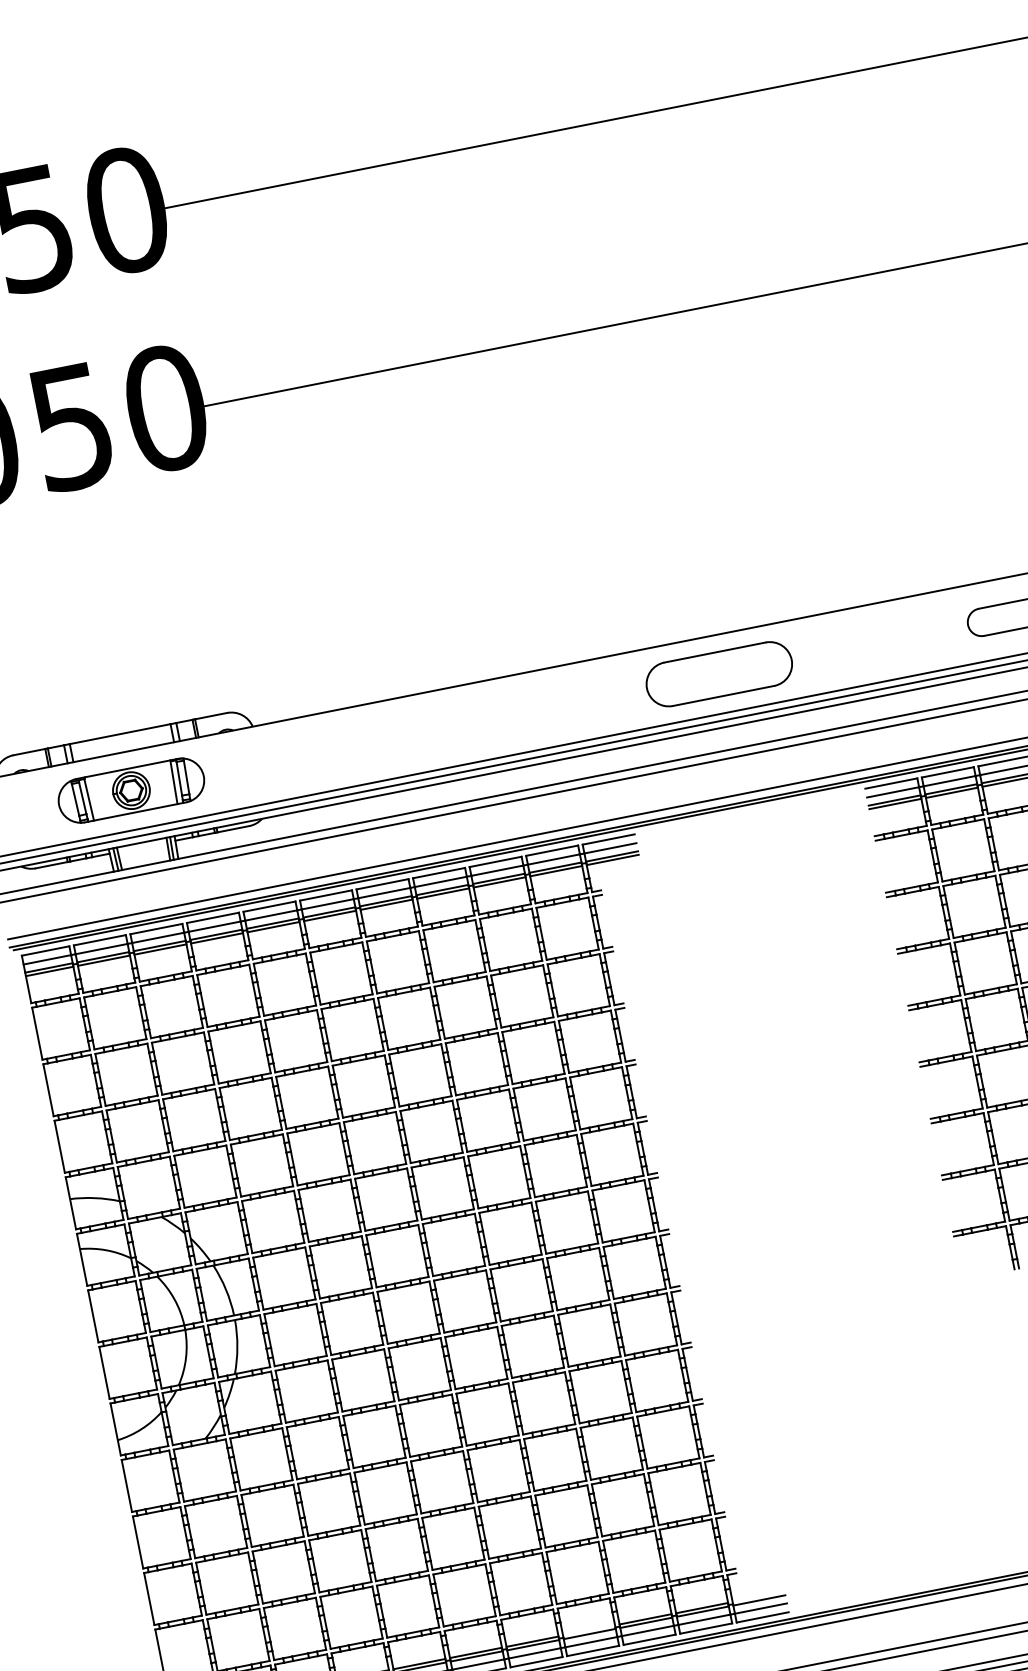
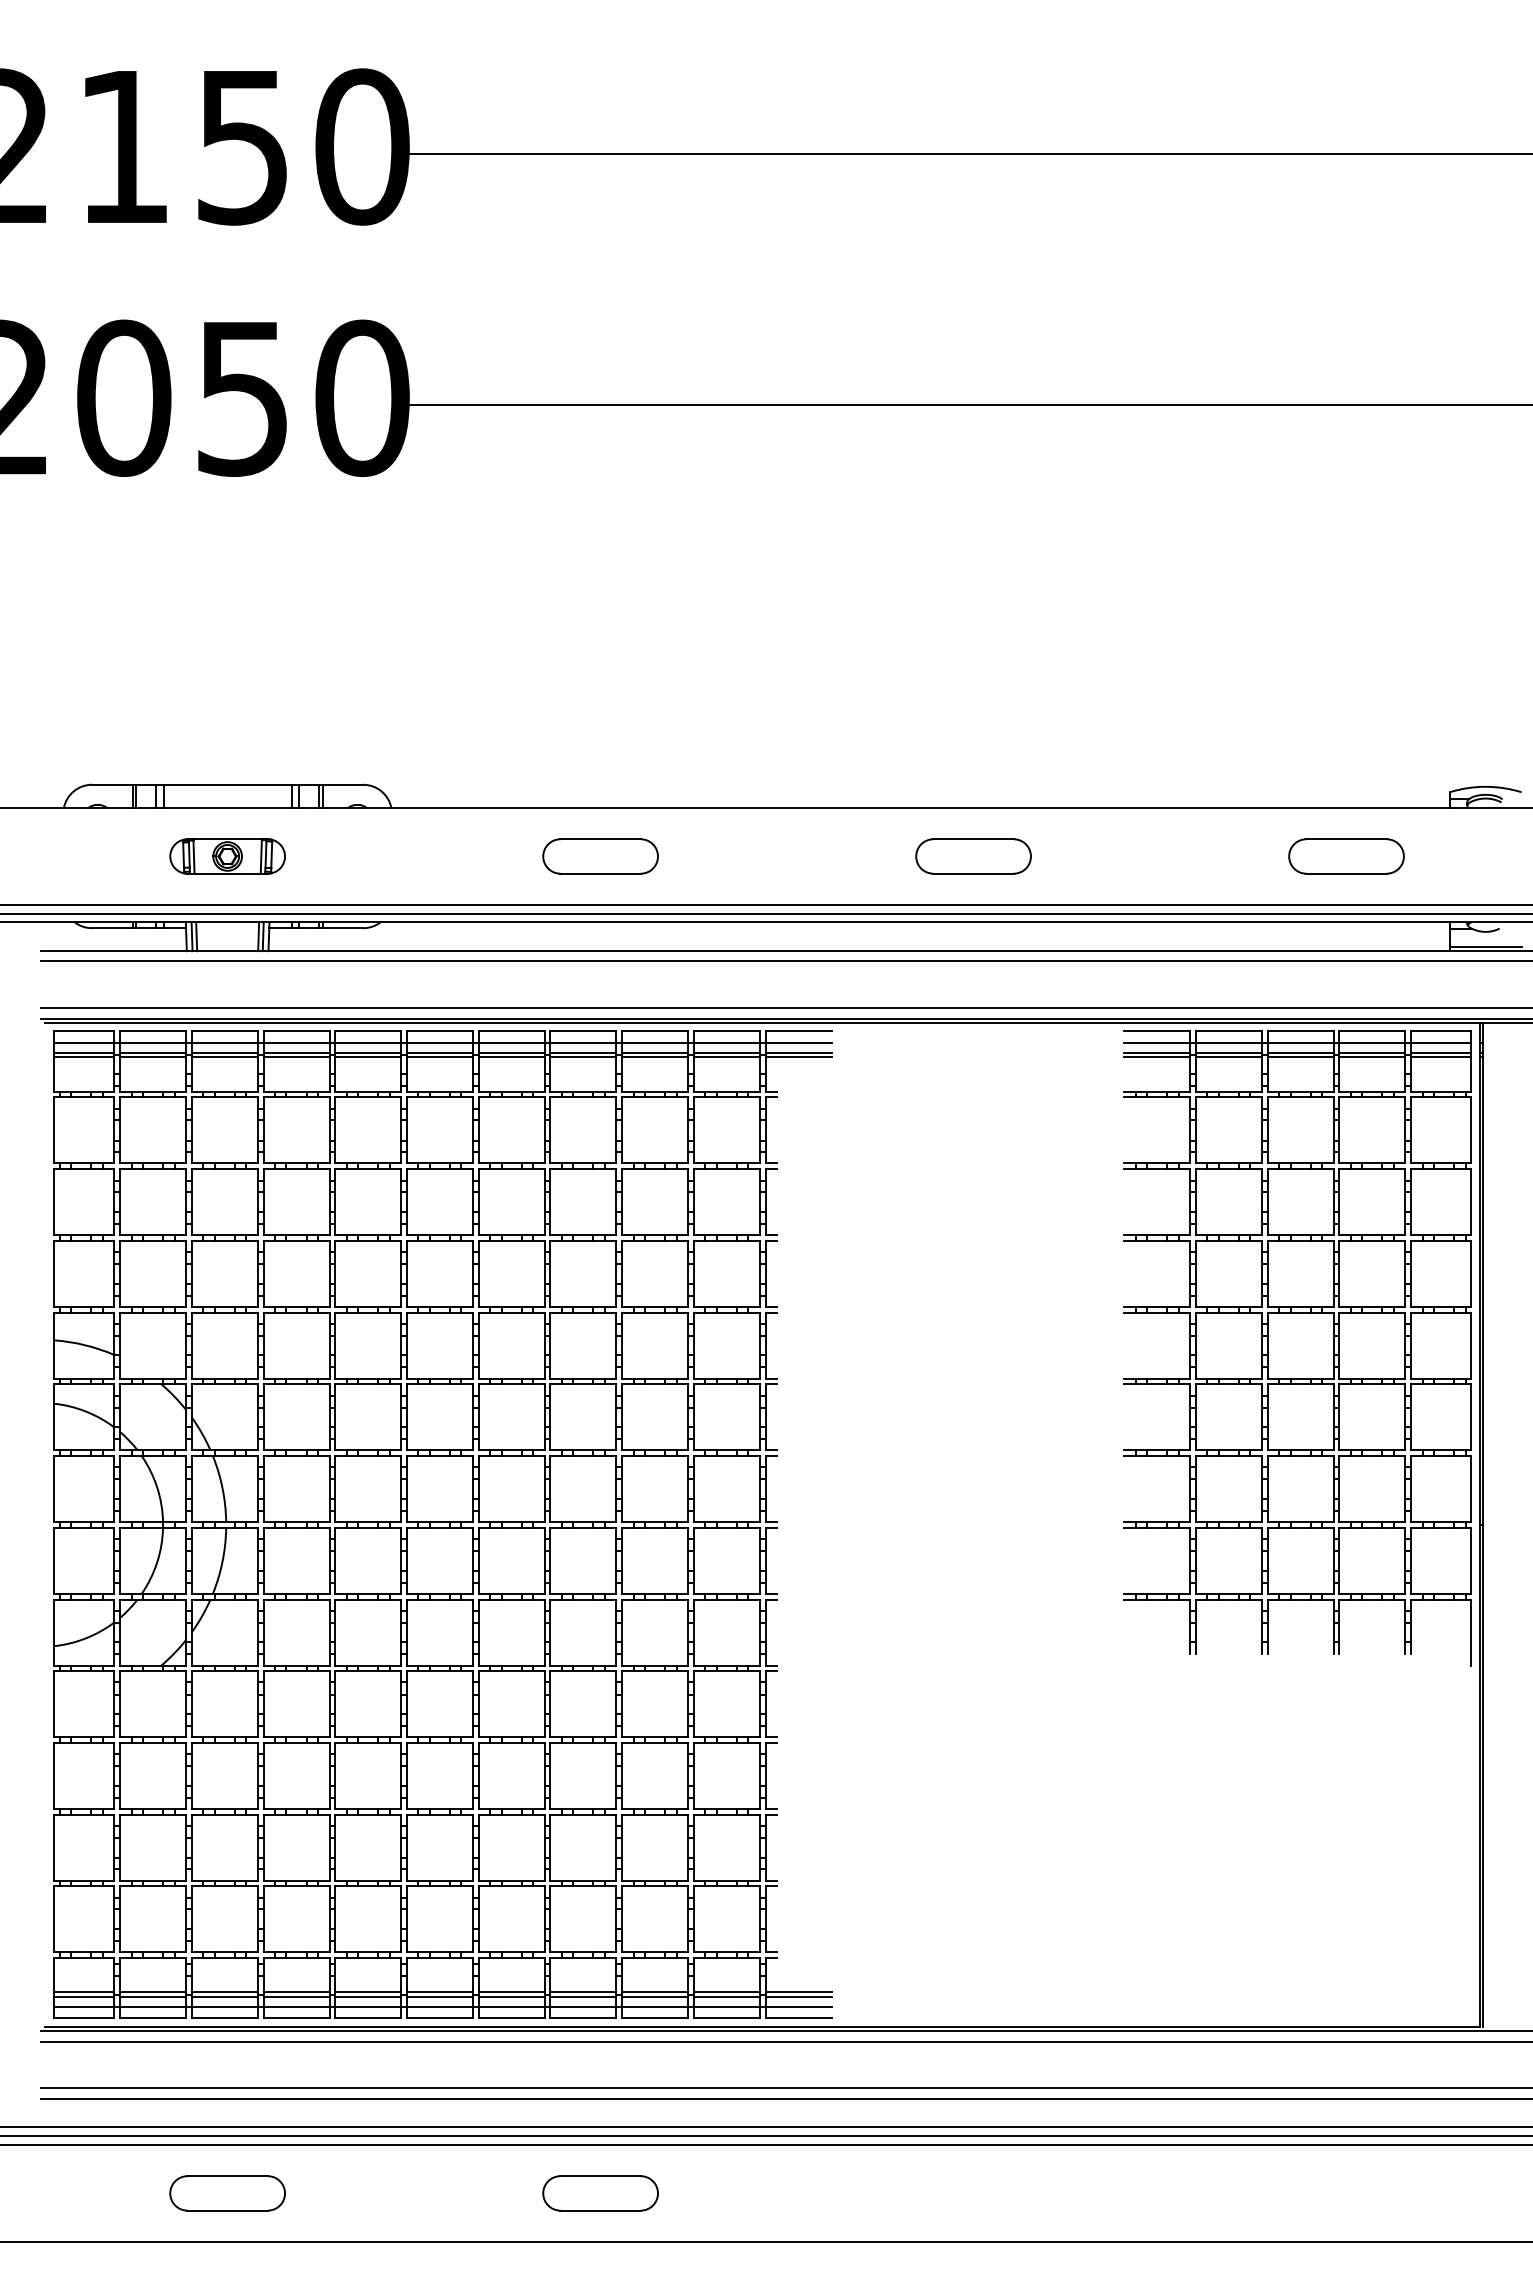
part: (719, 674) -> (973, 856), size x0.62
part: (425, 732) -> (600, 856), added
part: (131, 790) -> (227, 856), size x0.62
line: (758, 1596) -> (798, 1992), added
line: (589, 1630) -> (583, 1992), added

